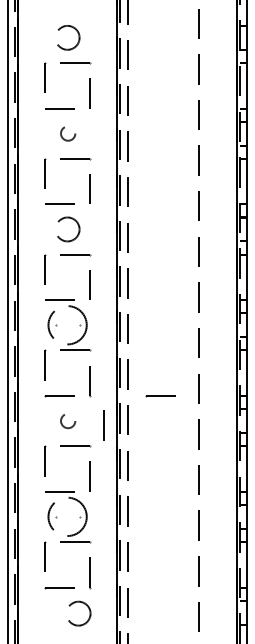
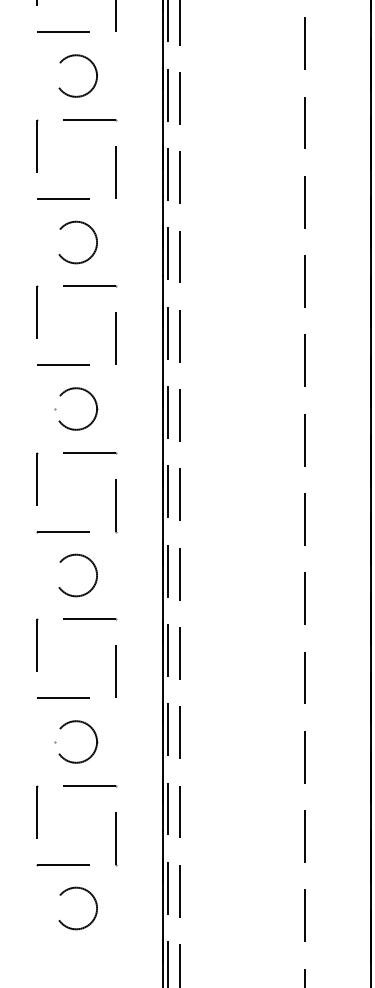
circle: (68, 133) -> (77, 75), size x1.67
circle: (67, 325) -> (76, 409), size x0.62
line: (160, 396) -> (237, 532), removed
circle: (68, 420) -> (77, 574), size x1.67
line: (103, 425) -> (138, 583), removed
circle: (67, 516) -> (76, 741), size x0.62
circle: (79, 613) -> (77, 908), moved

